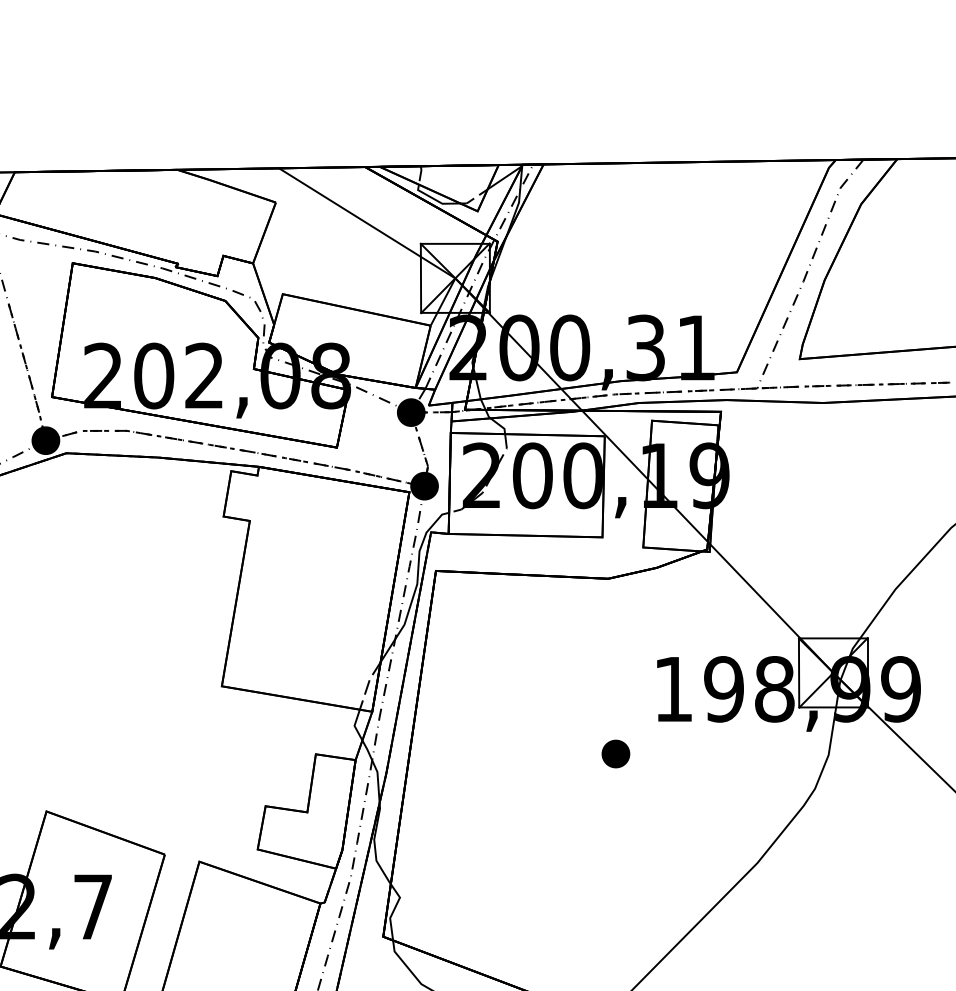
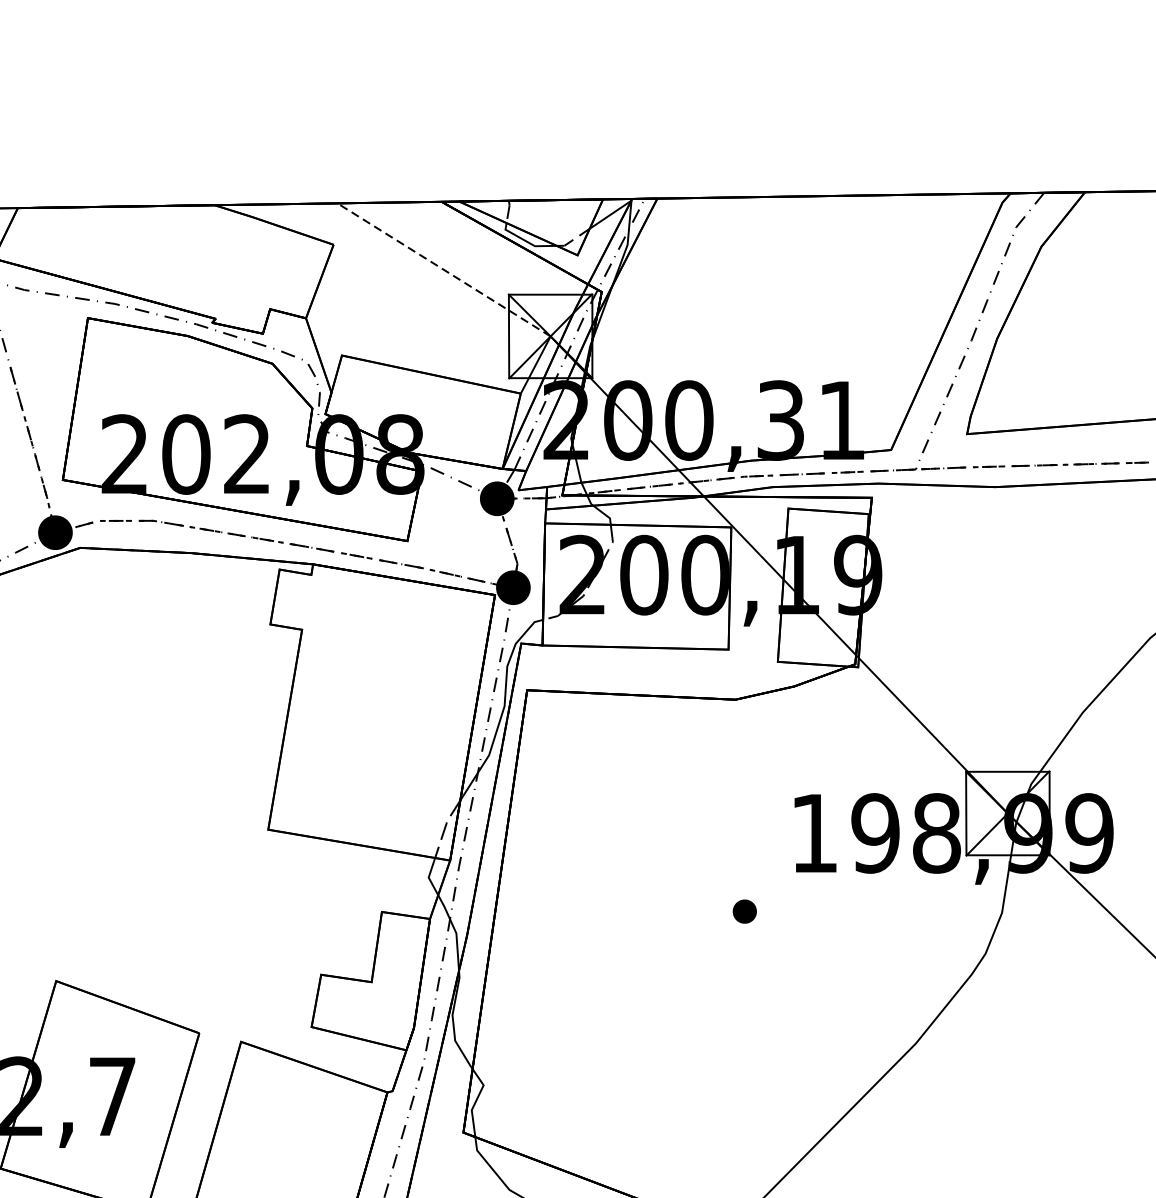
line: (367, 223) -> (444, 270), solid -> dashed
part: (615, 753) -> (744, 910), size x0.7

